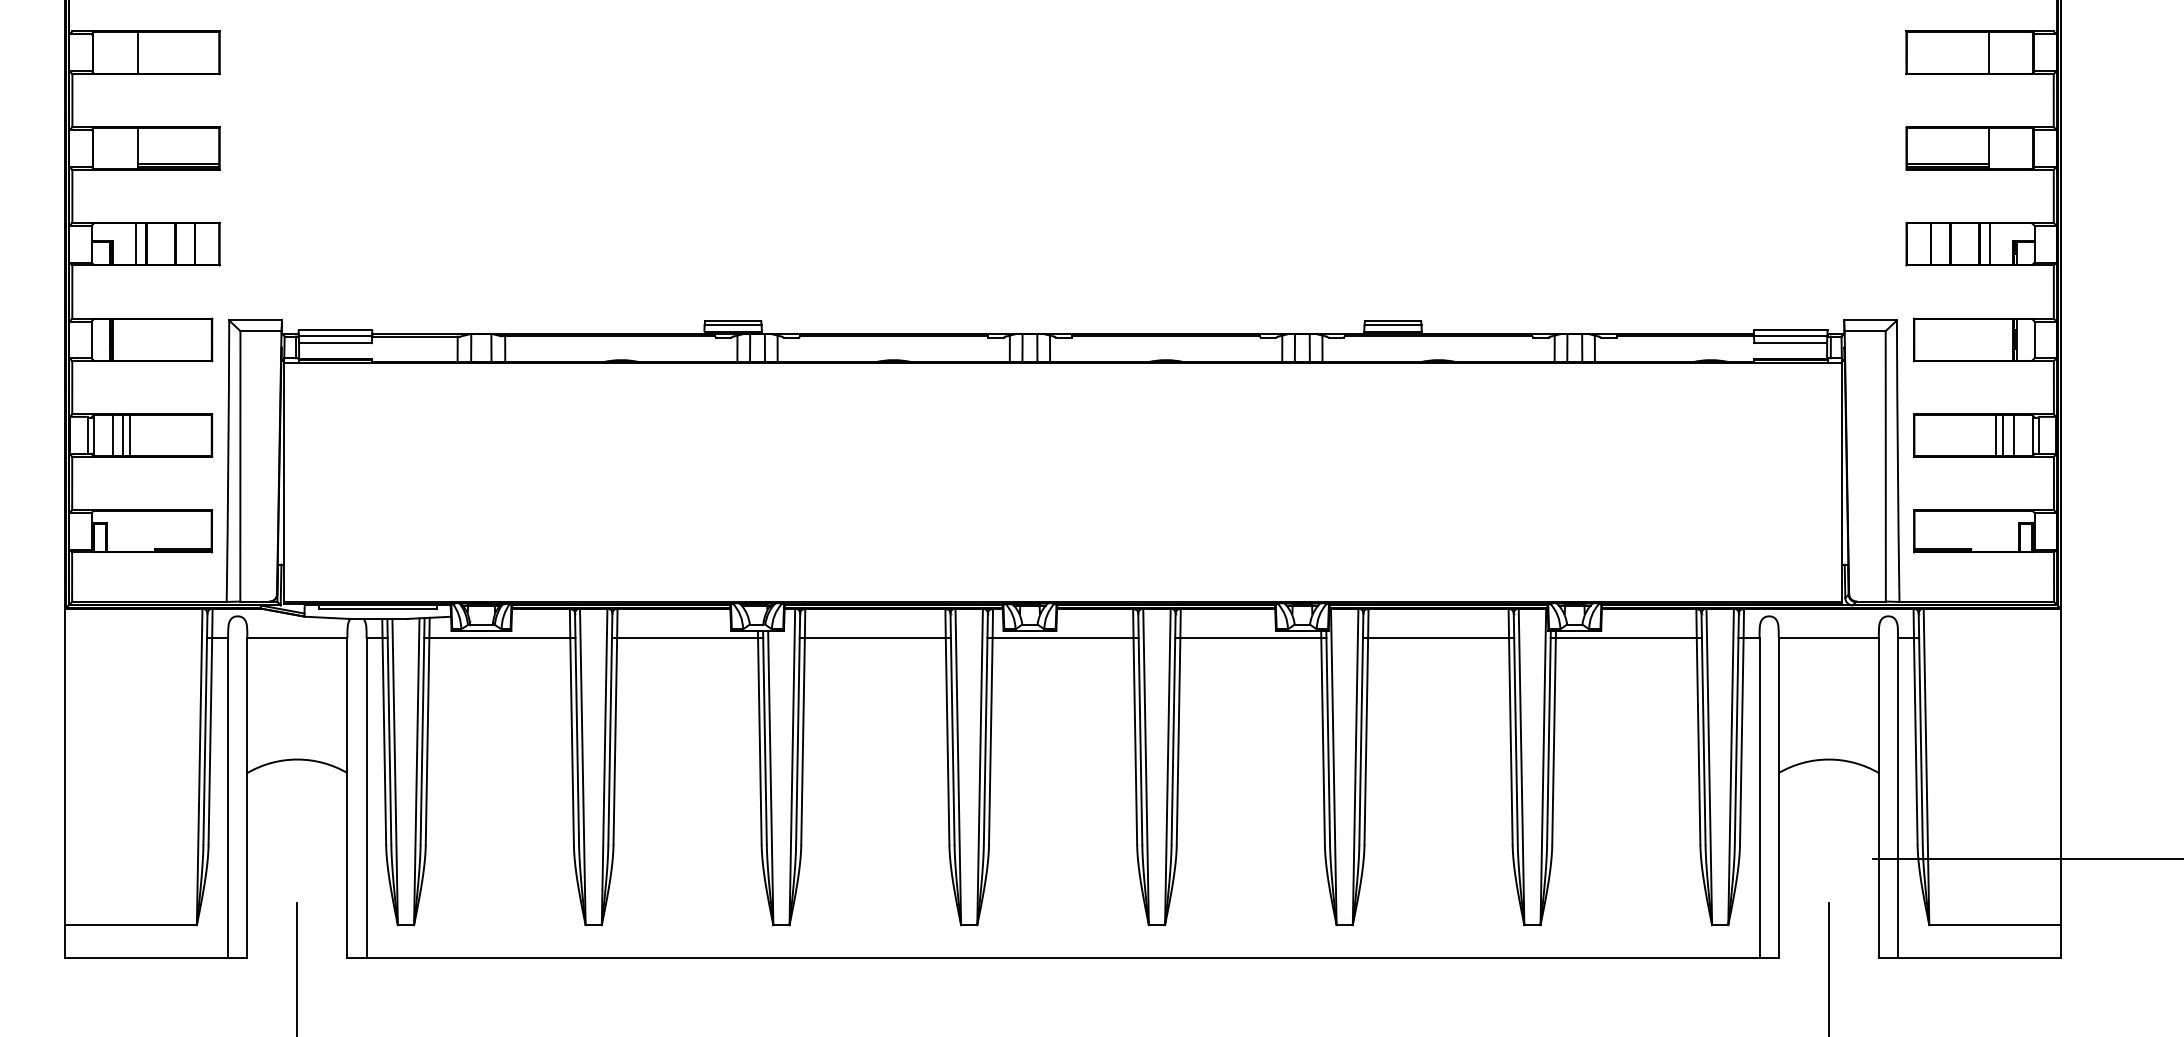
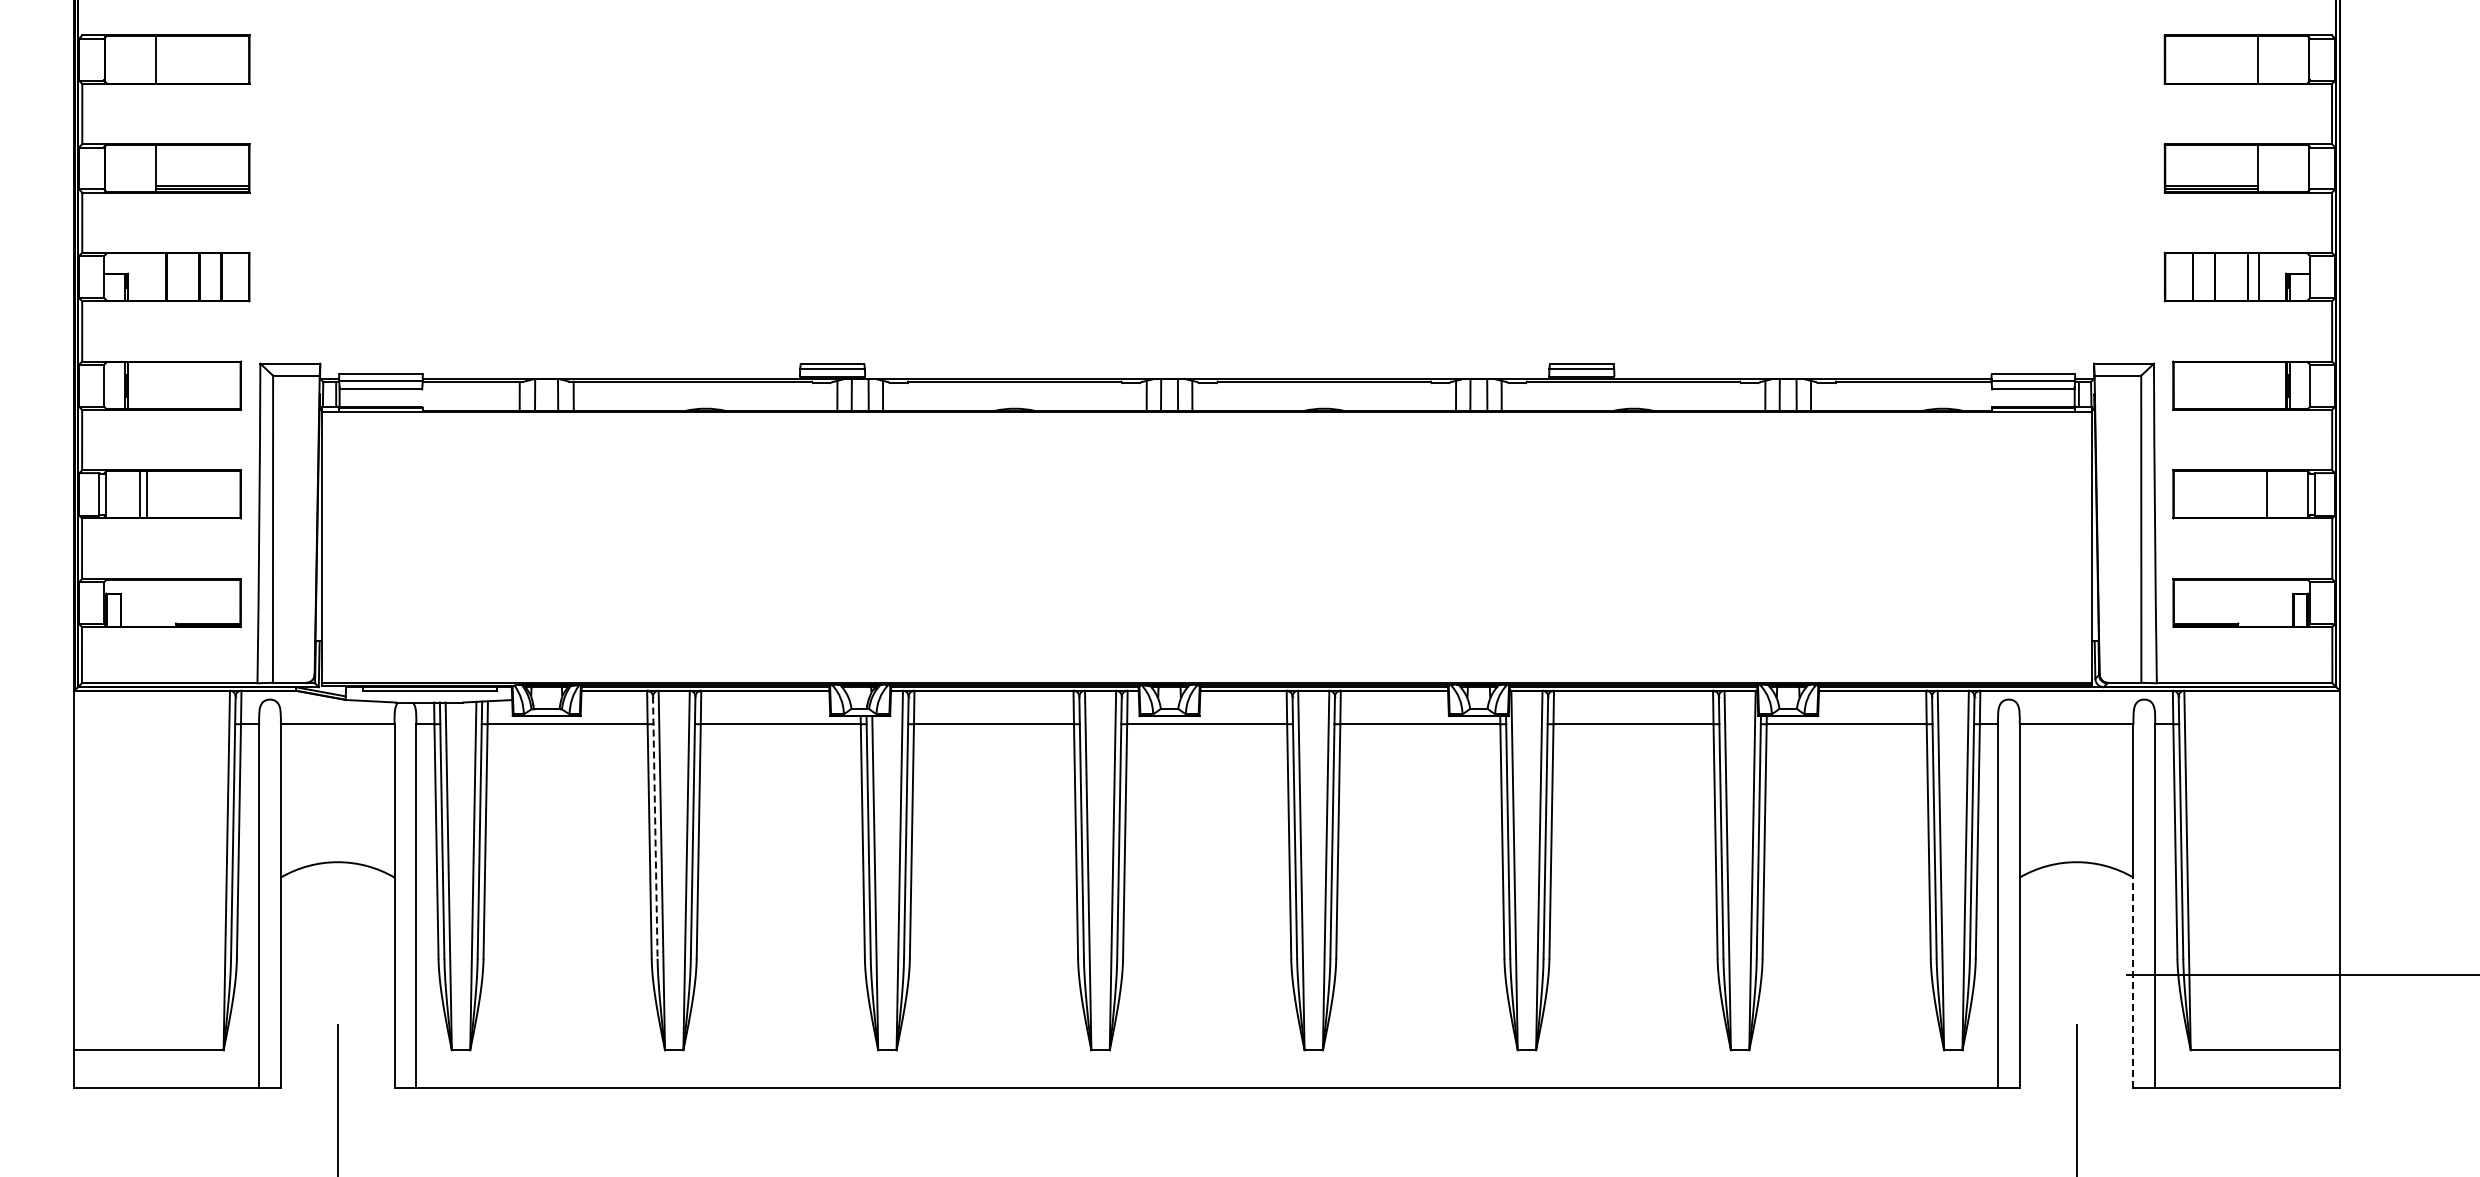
line: (136, 243) -> (155, 276), removed
line: (112, 435) -> (127, 494), removed
line: (2003, 435) -> (2274, 494), removed
line: (2013, 435) -> (2286, 494), removed
line: (577, 729) -> (655, 828), solid -> dashed
line: (1878, 865) -> (2133, 982), solid -> dashed

